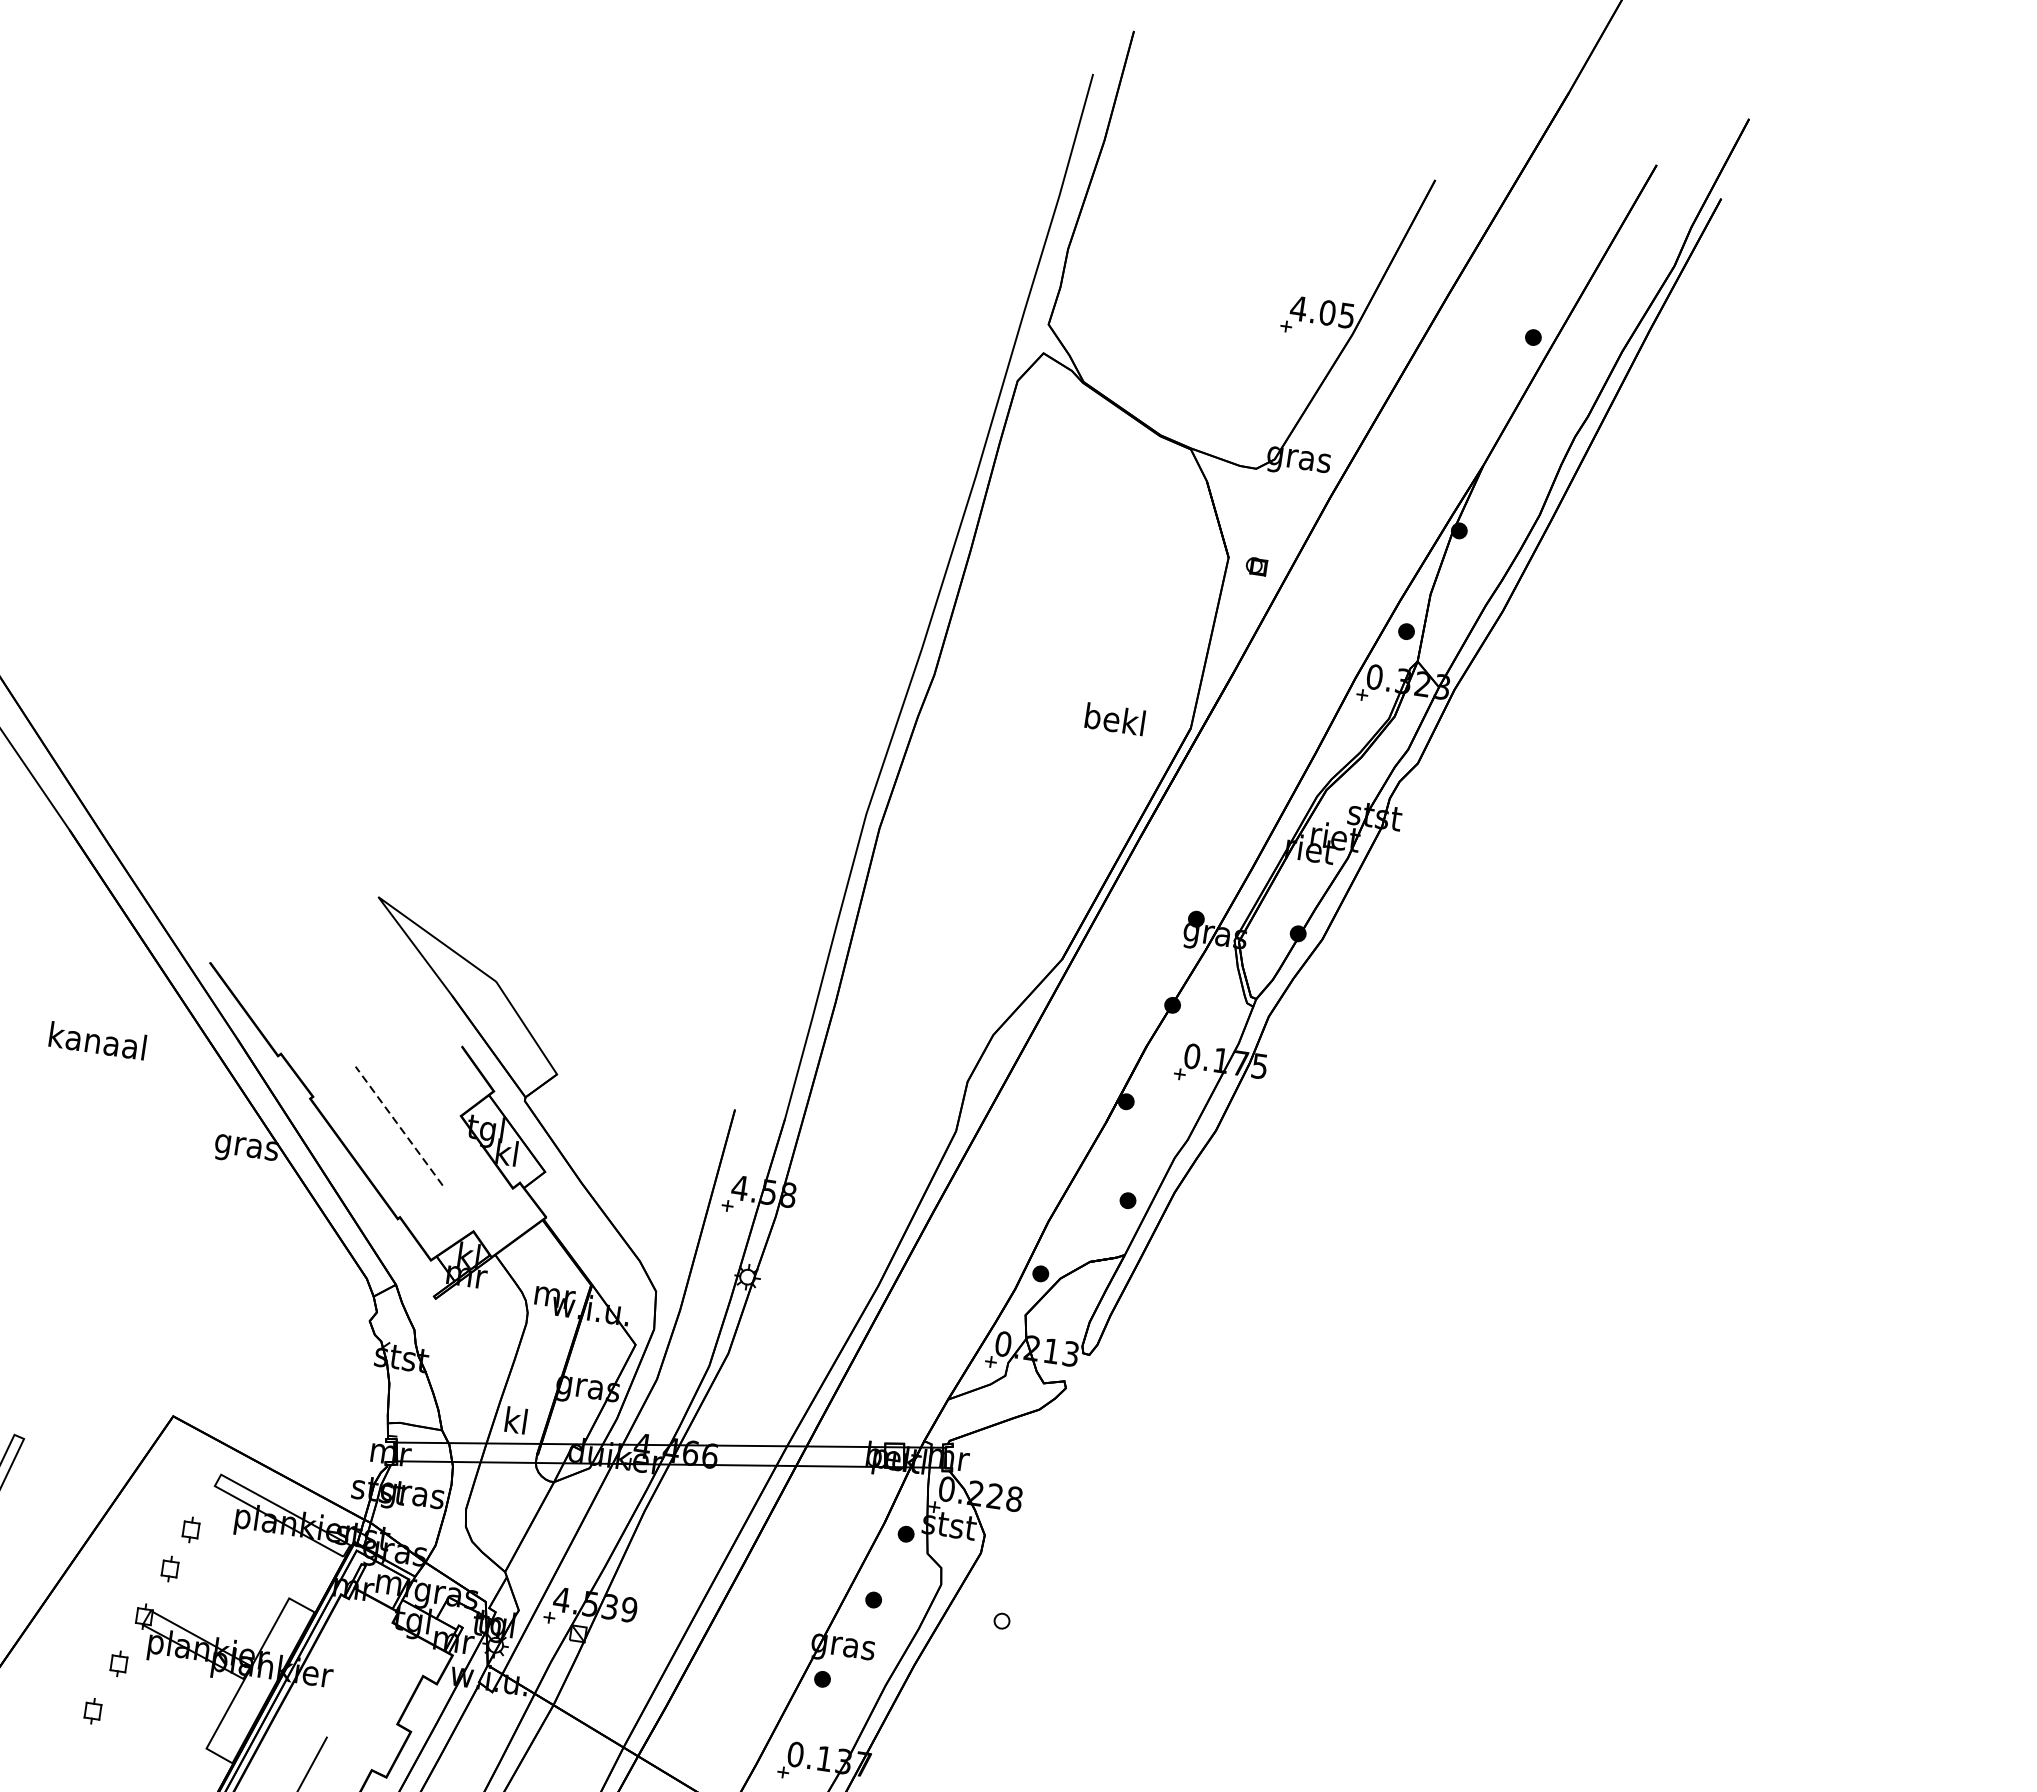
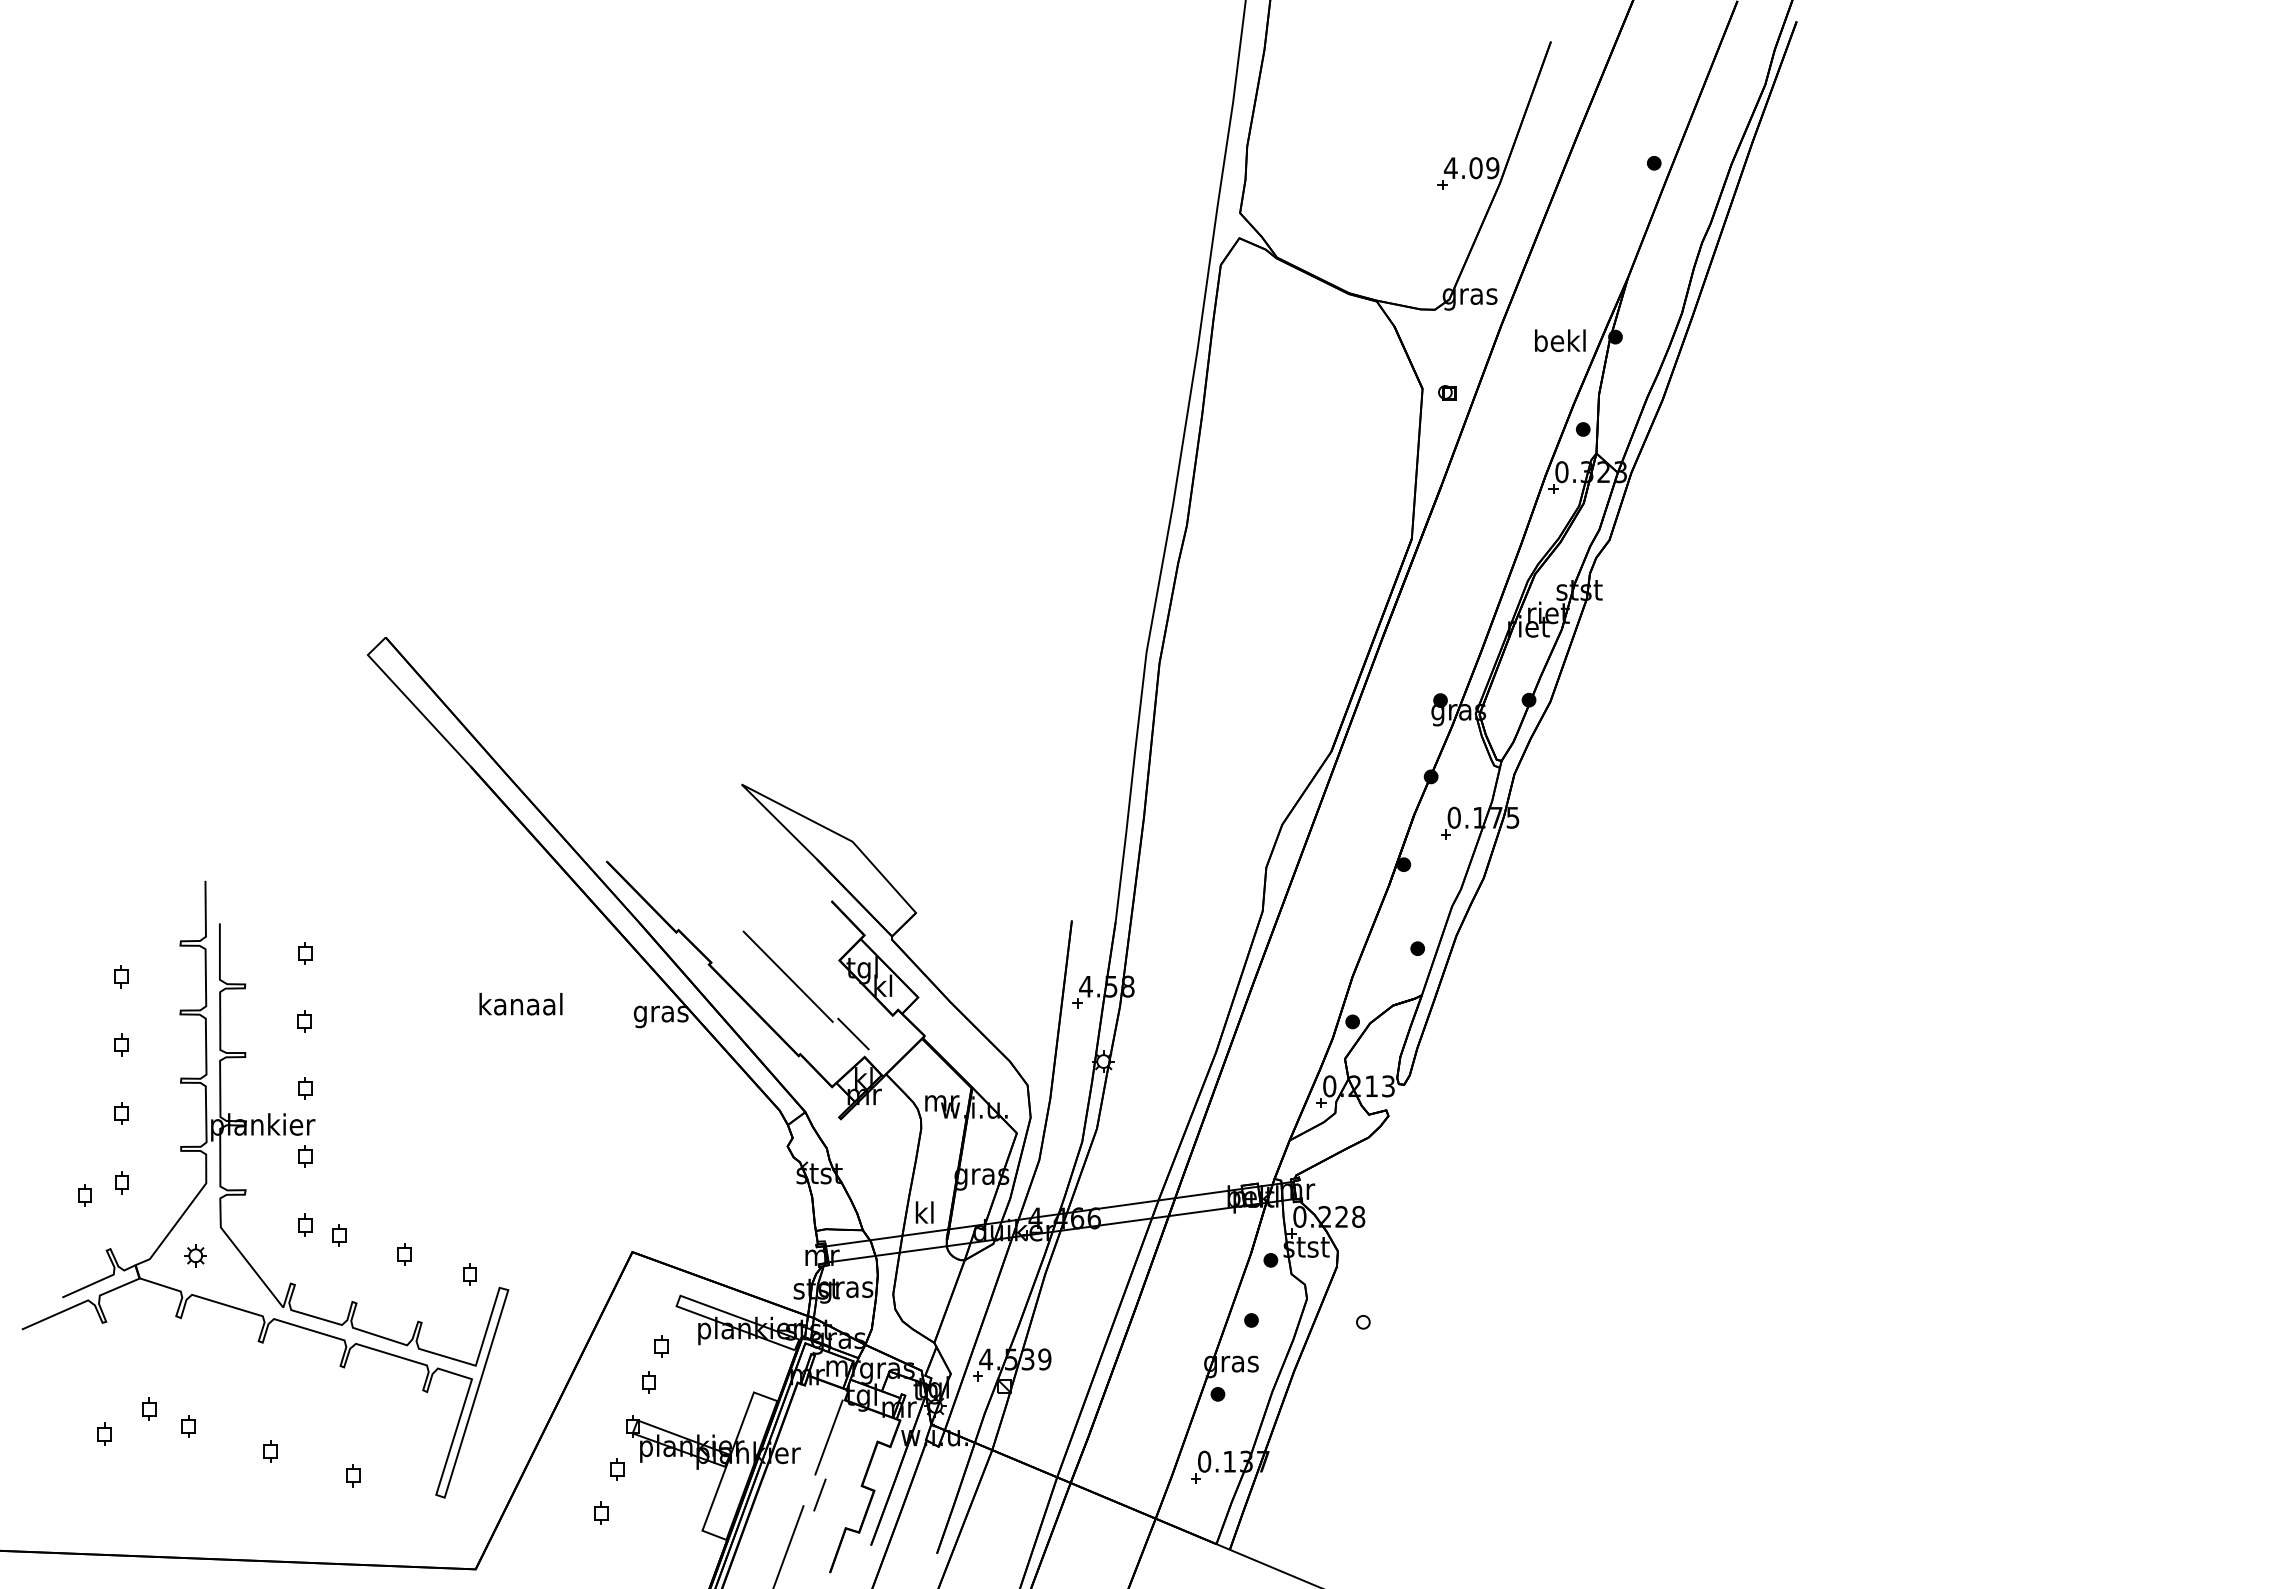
text: (1346, 314) -> (1492, 167), 4.05 -> 4.09
text: (1115, 719) -> (1560, 340), moved
text: (97, 1041) -> (520, 1004), moved
line: (398, 1125) -> (787, 976), dashed -> solid
line: (464, 1202) -> (853, 1033), added
line: (367, 1662) -> (828, 1437), added
line: (347, 1726) -> (819, 1494), added

